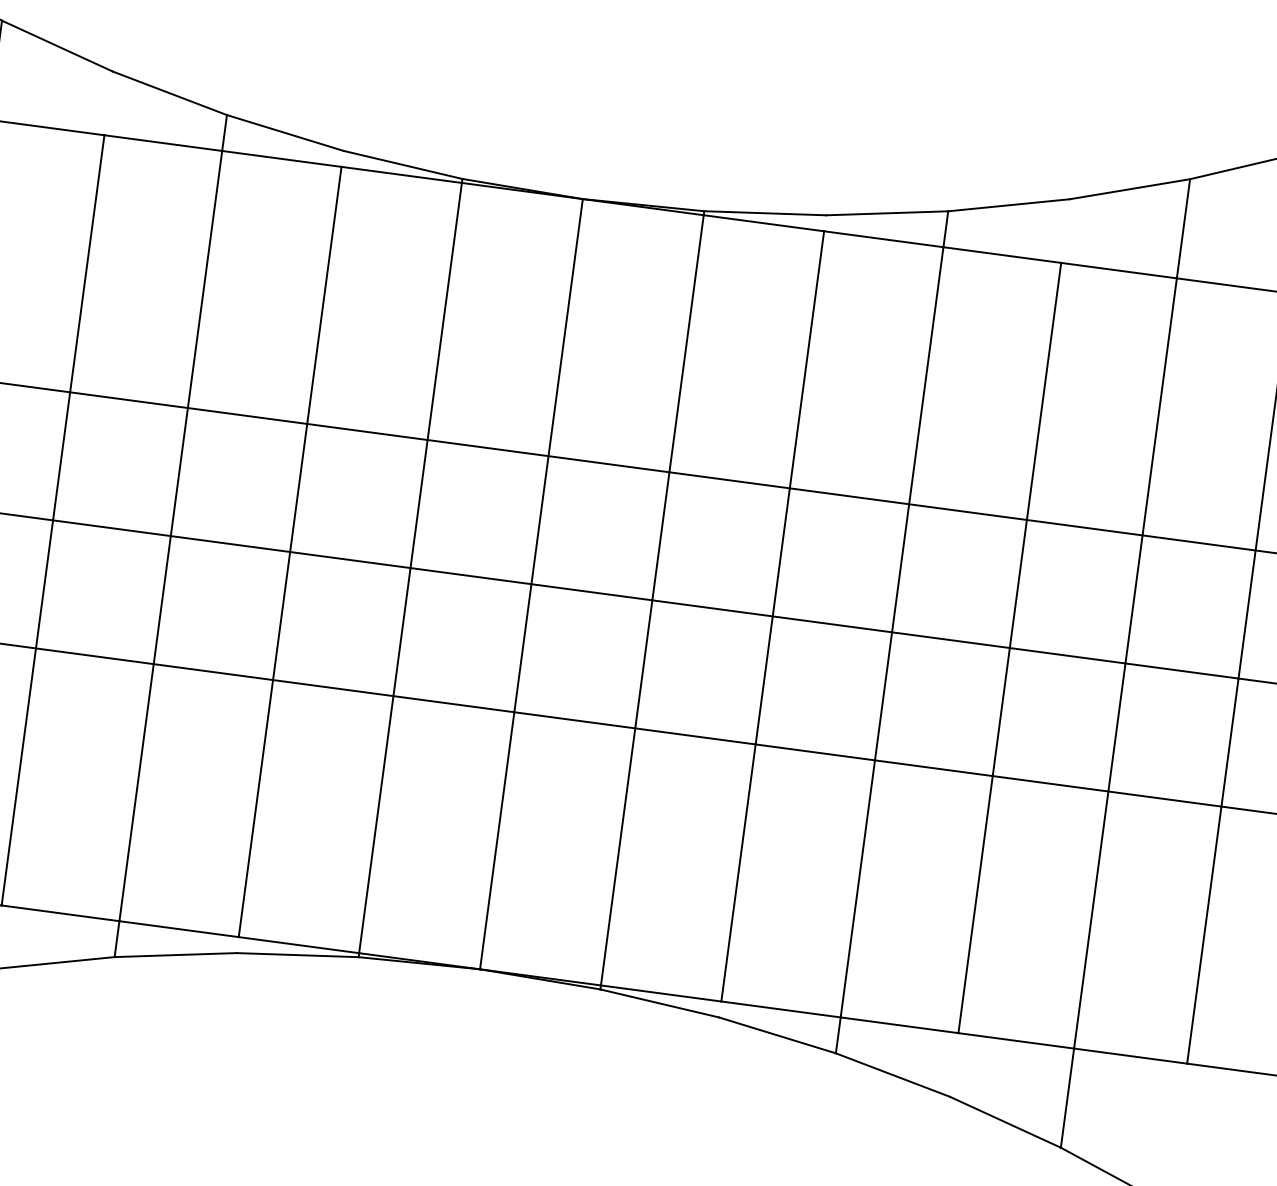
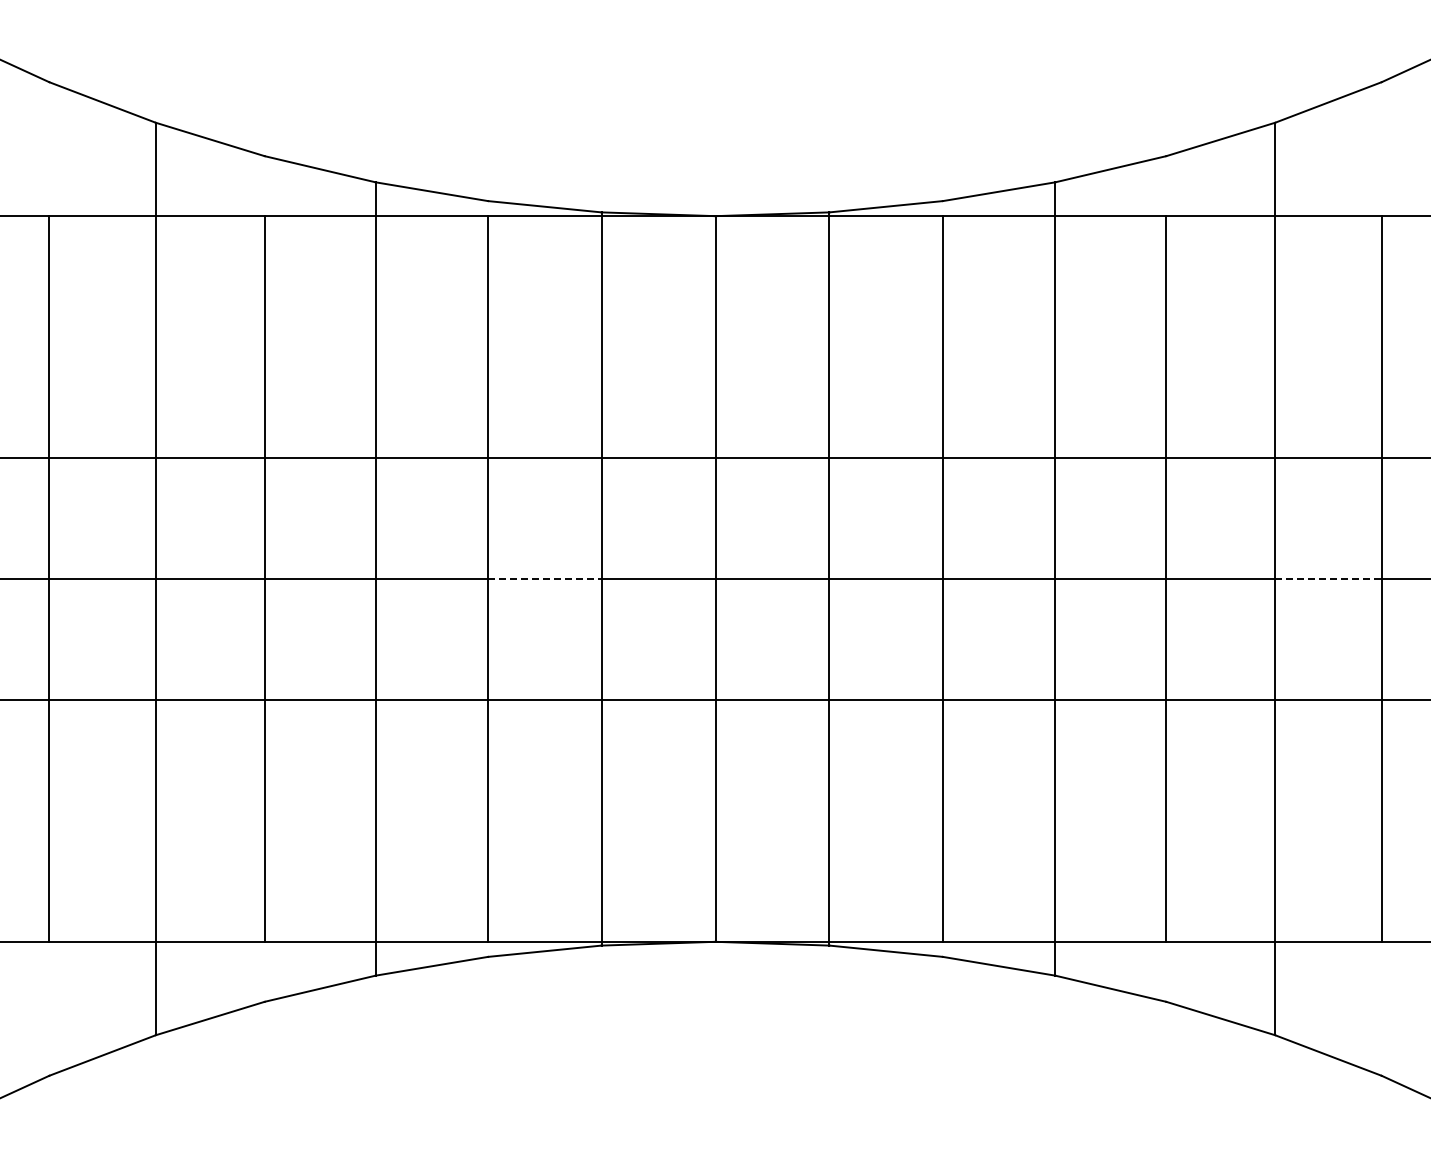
line: (349, 560) -> (544, 579), solid -> dashed
line: (1182, 671) -> (1328, 579), solid -> dashed

